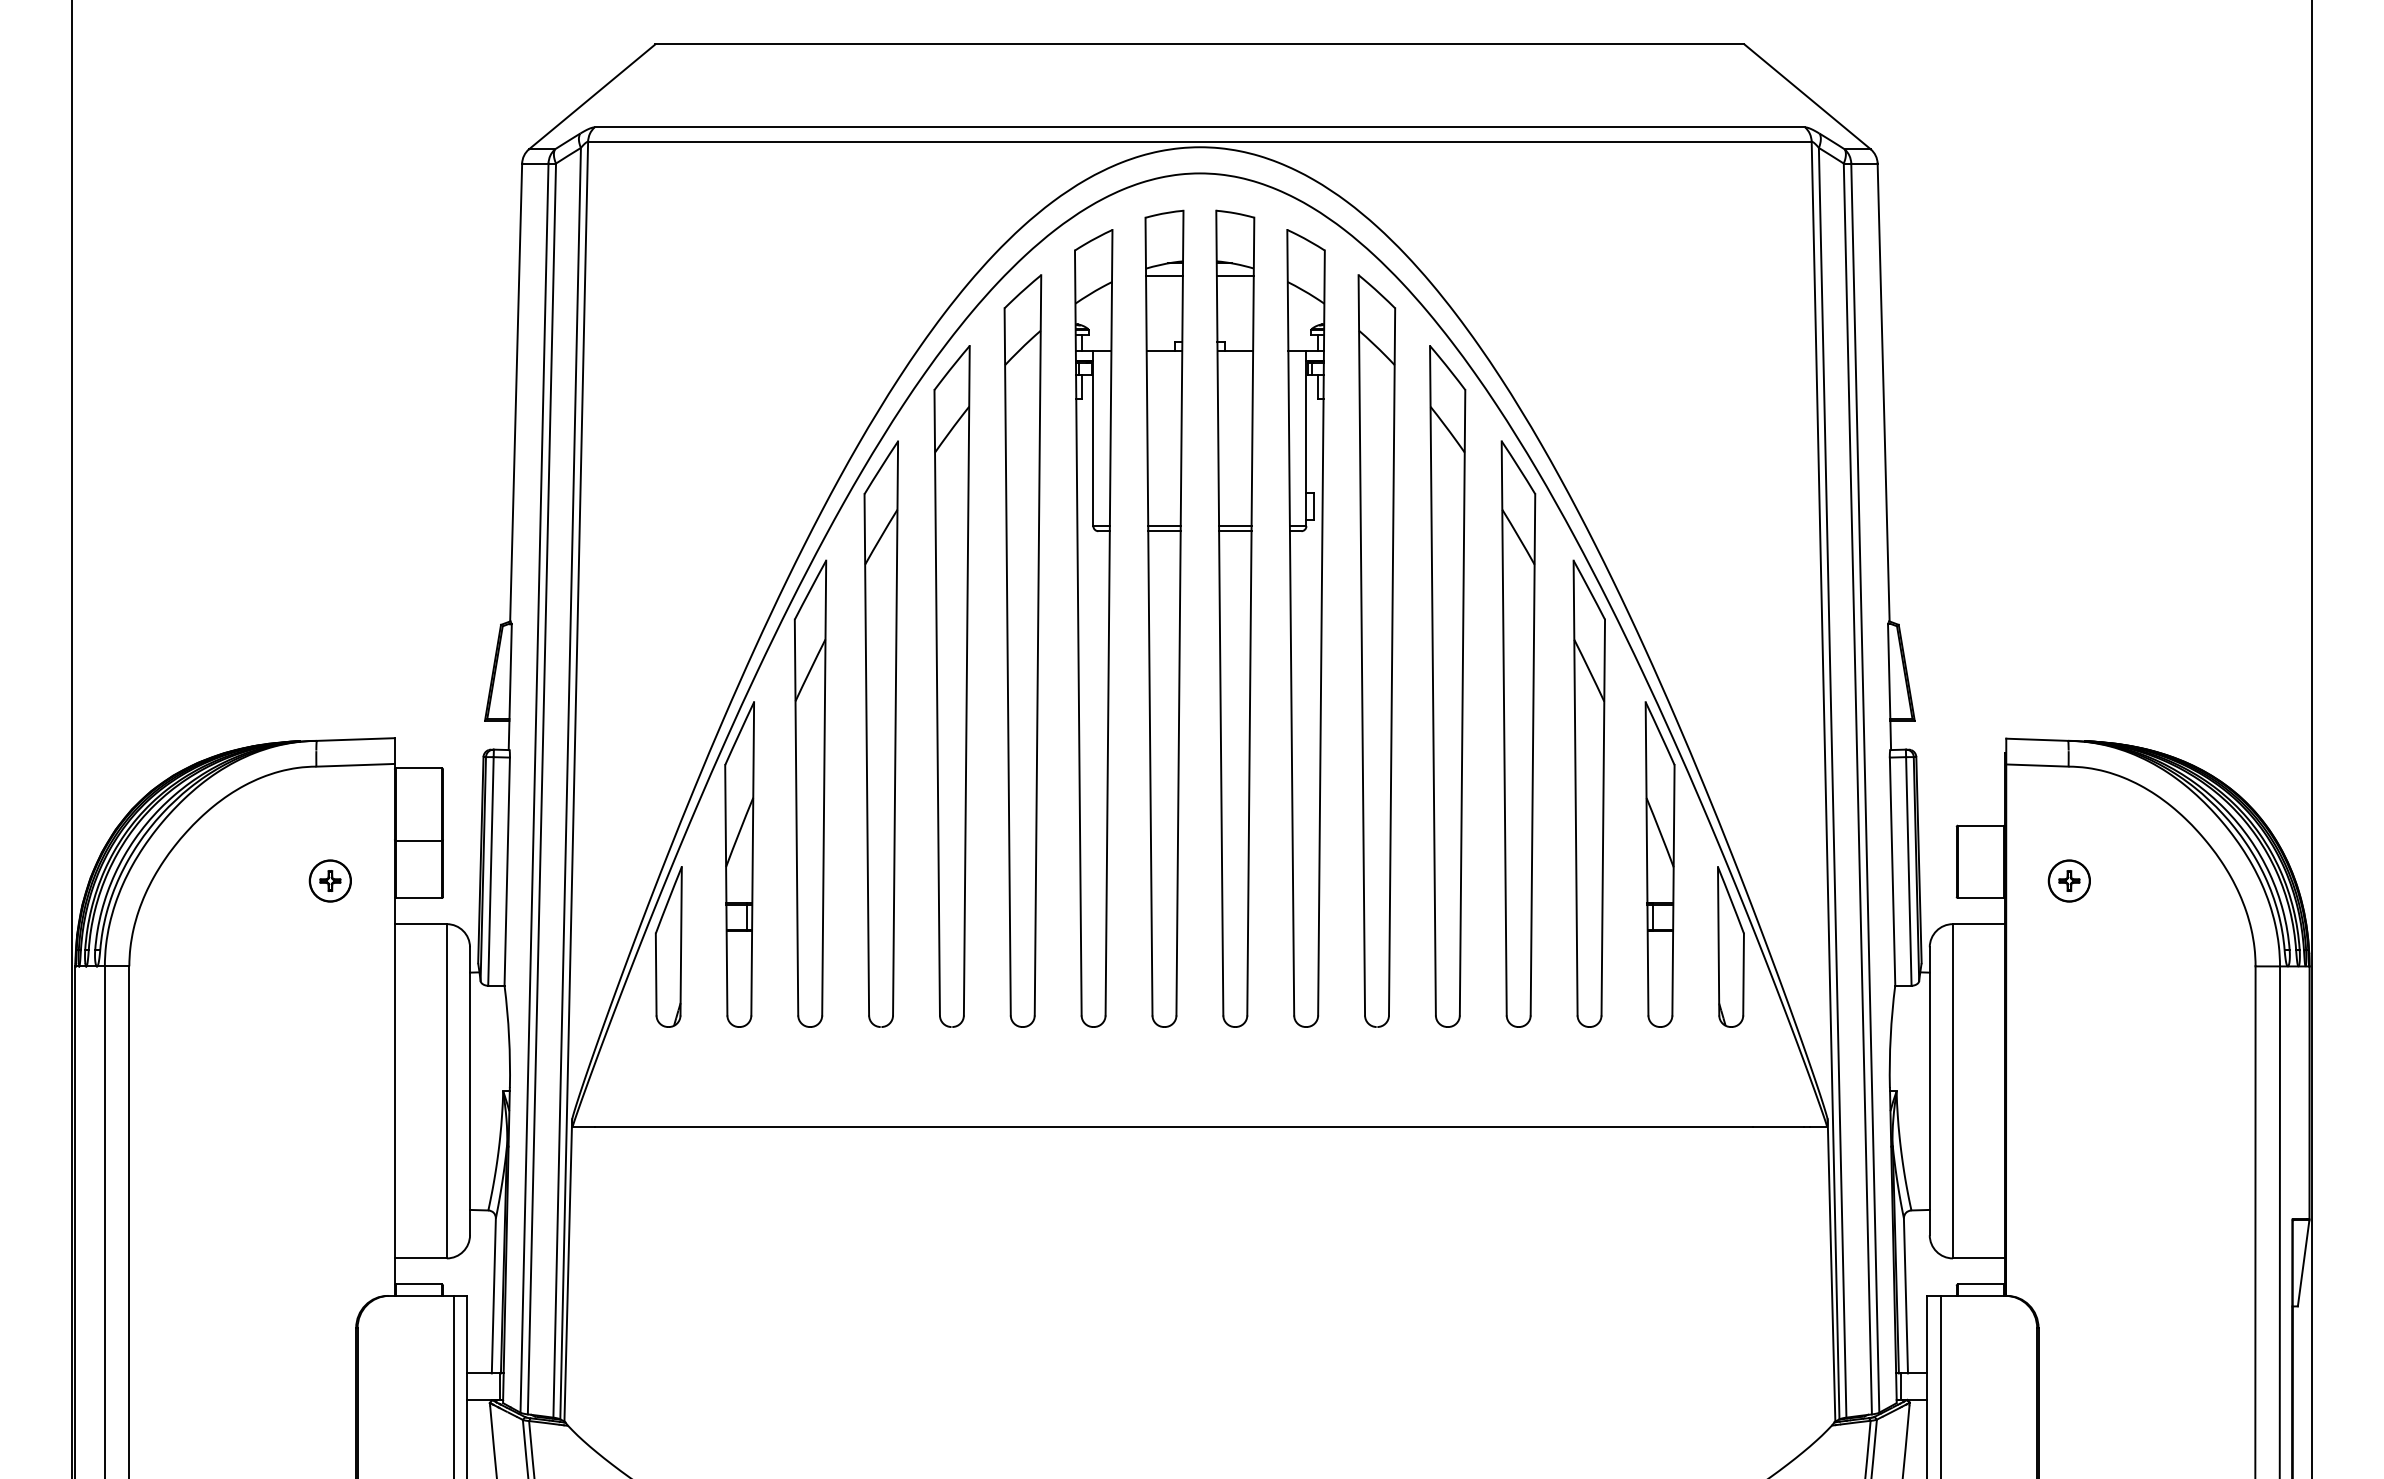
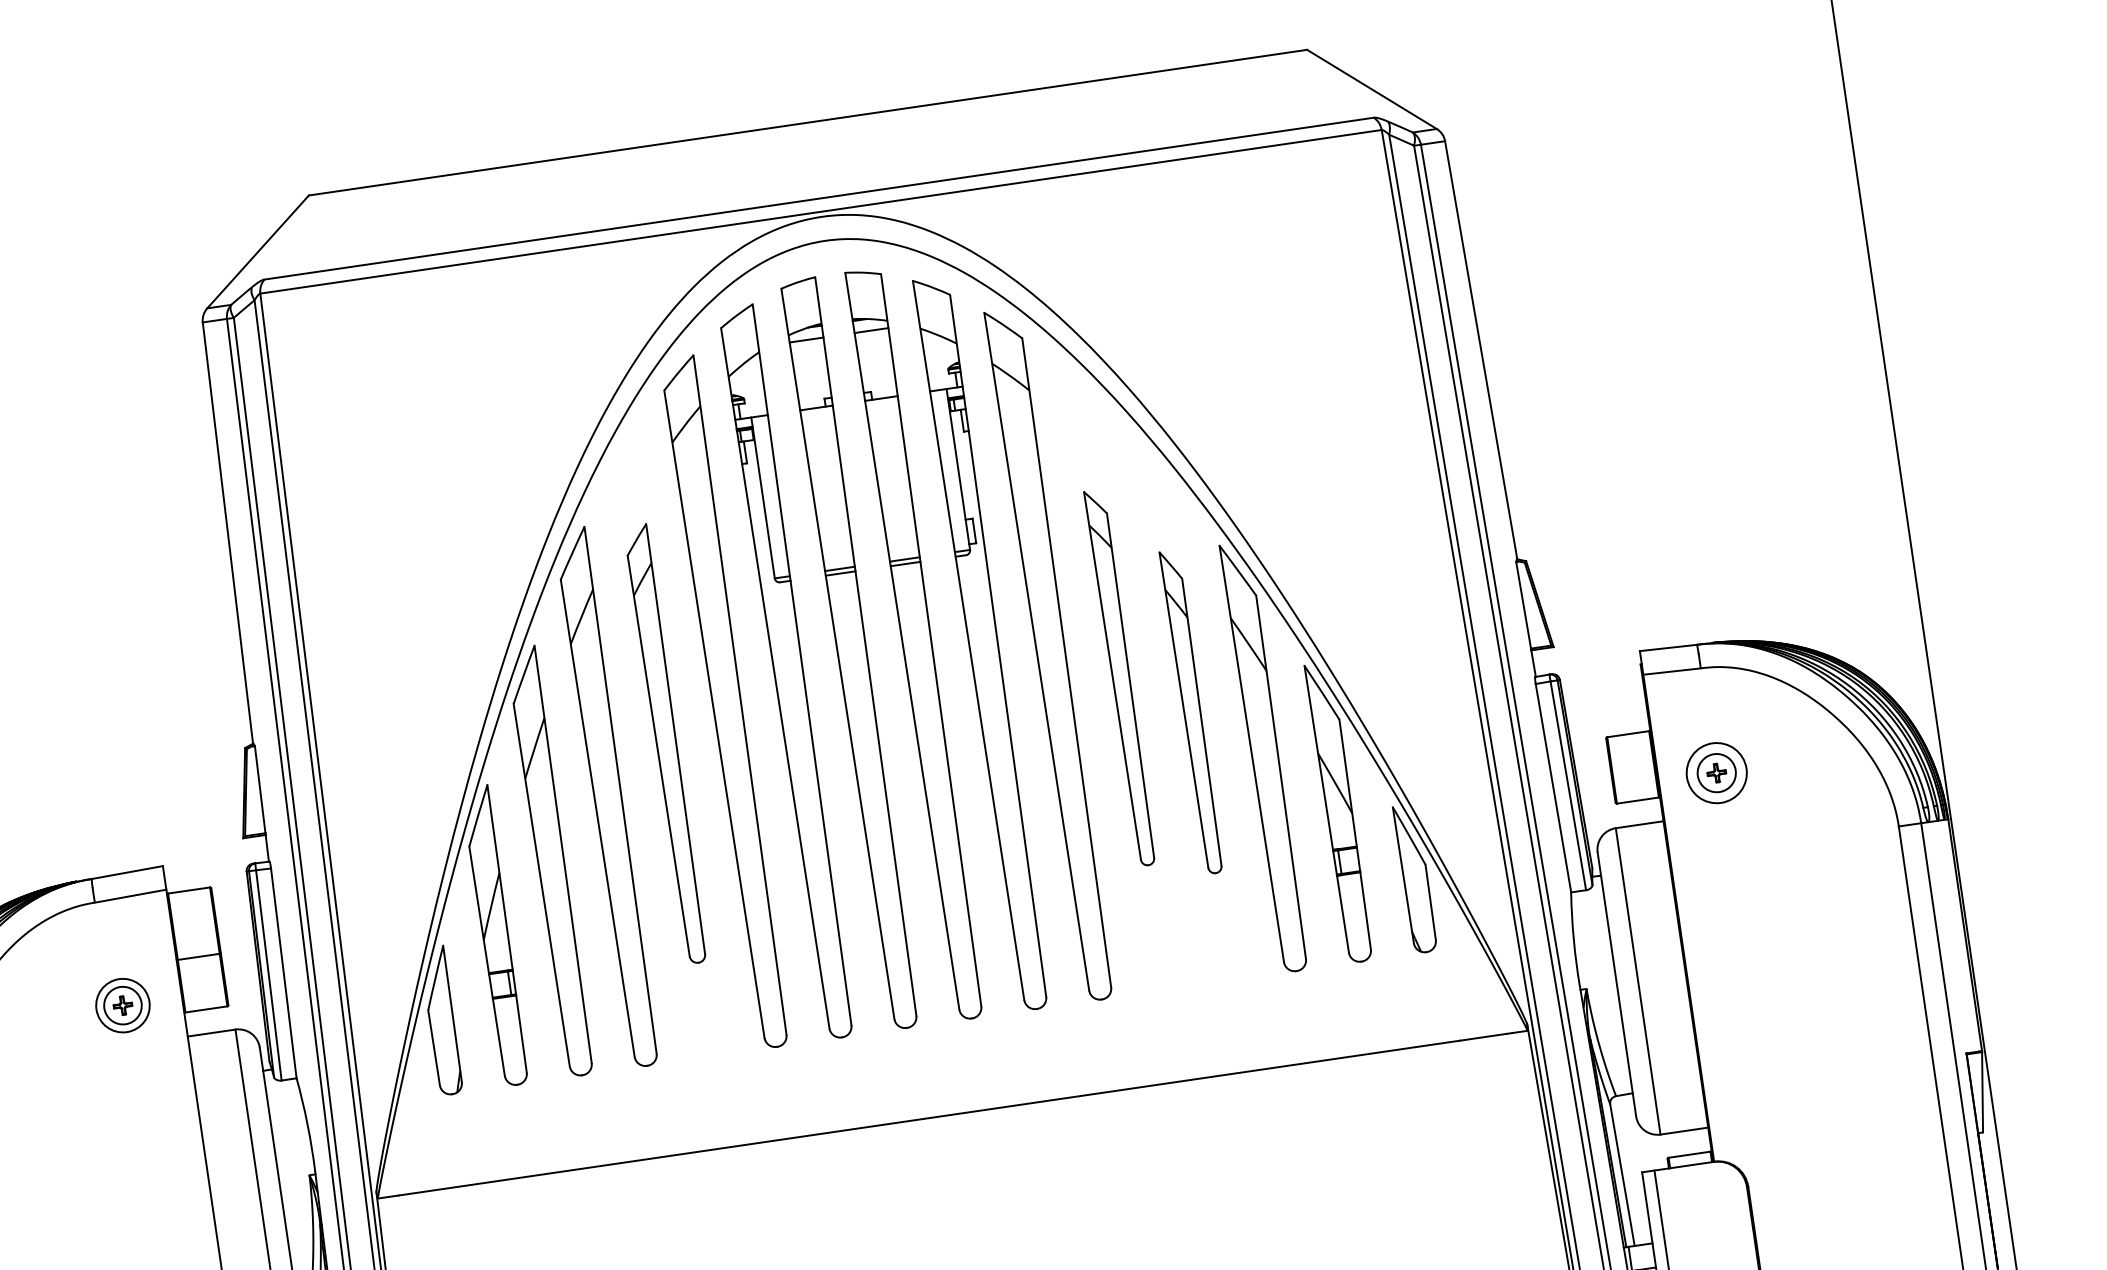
part: (951, 686) -> (666, 744), size x0.7
part: (1447, 686) -> (1120, 677), size x0.6
part: (1518, 733) -> (1192, 711), size x0.6
circle: (330, 880) -> (123, 1005), size x1.4
circle: (2069, 880) -> (1716, 772), size x1.6

